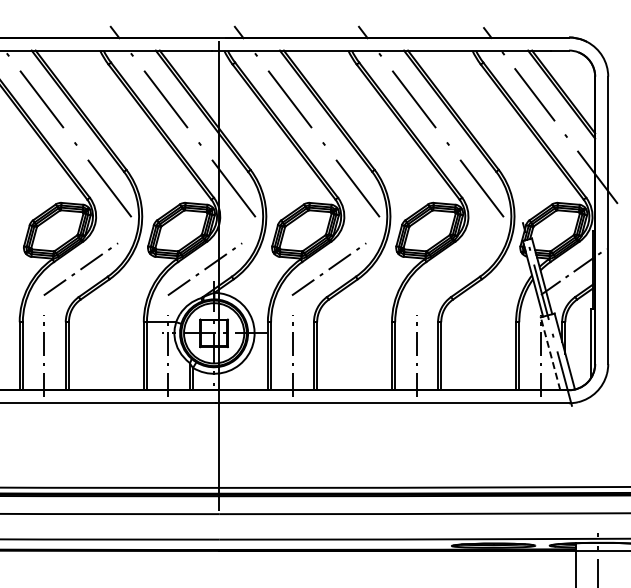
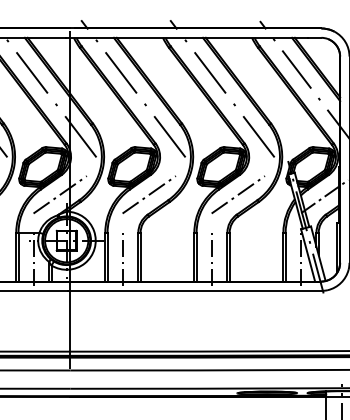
line: (452, 268) -> (237, 194), added
line: (550, 353) -> (308, 255), dashed -> solid

